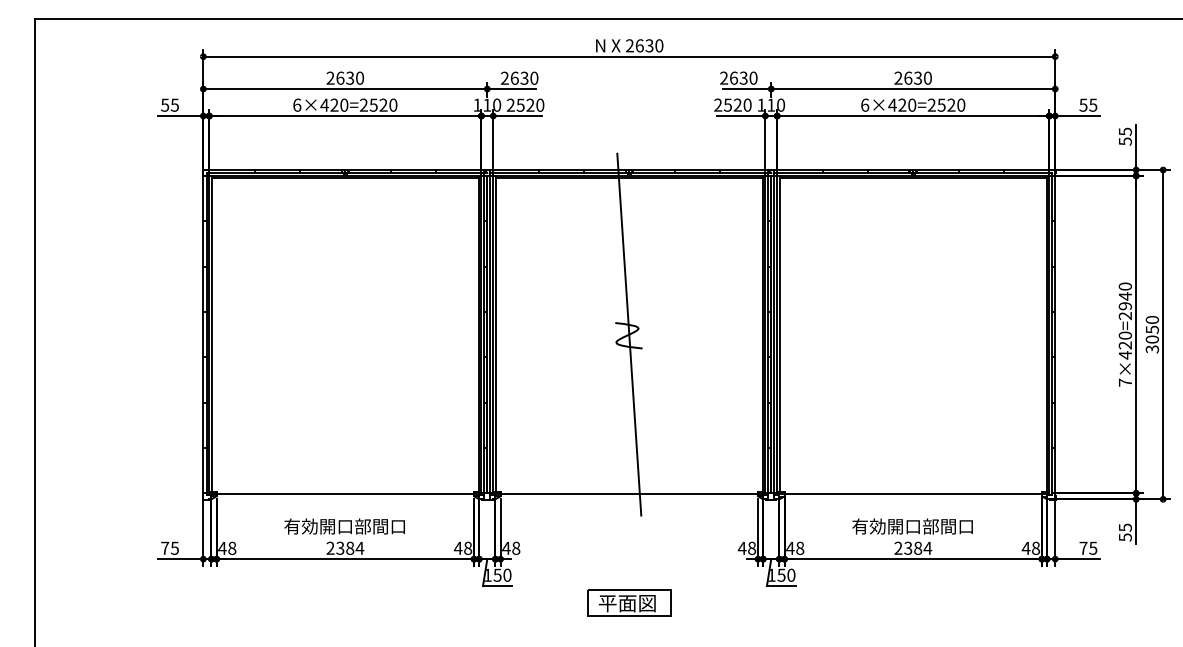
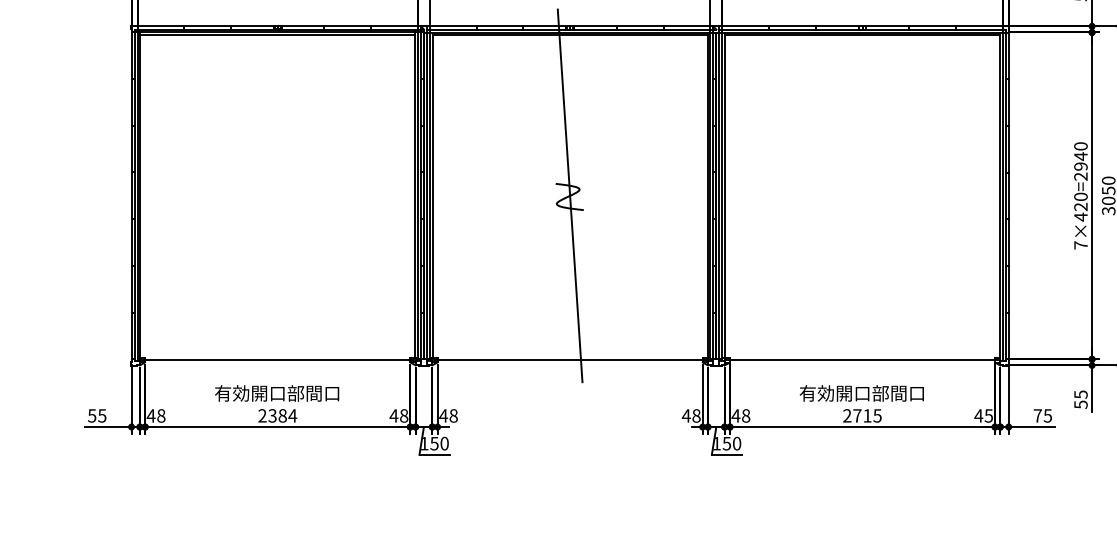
text: (165, 547) -> (92, 415), 75 -> 55
text: (918, 547) -> (867, 415), 2384 -> 2715
text: (1035, 547) -> (988, 415), 48 -> 45
part: (629, 602) -> (570, 471), removed

